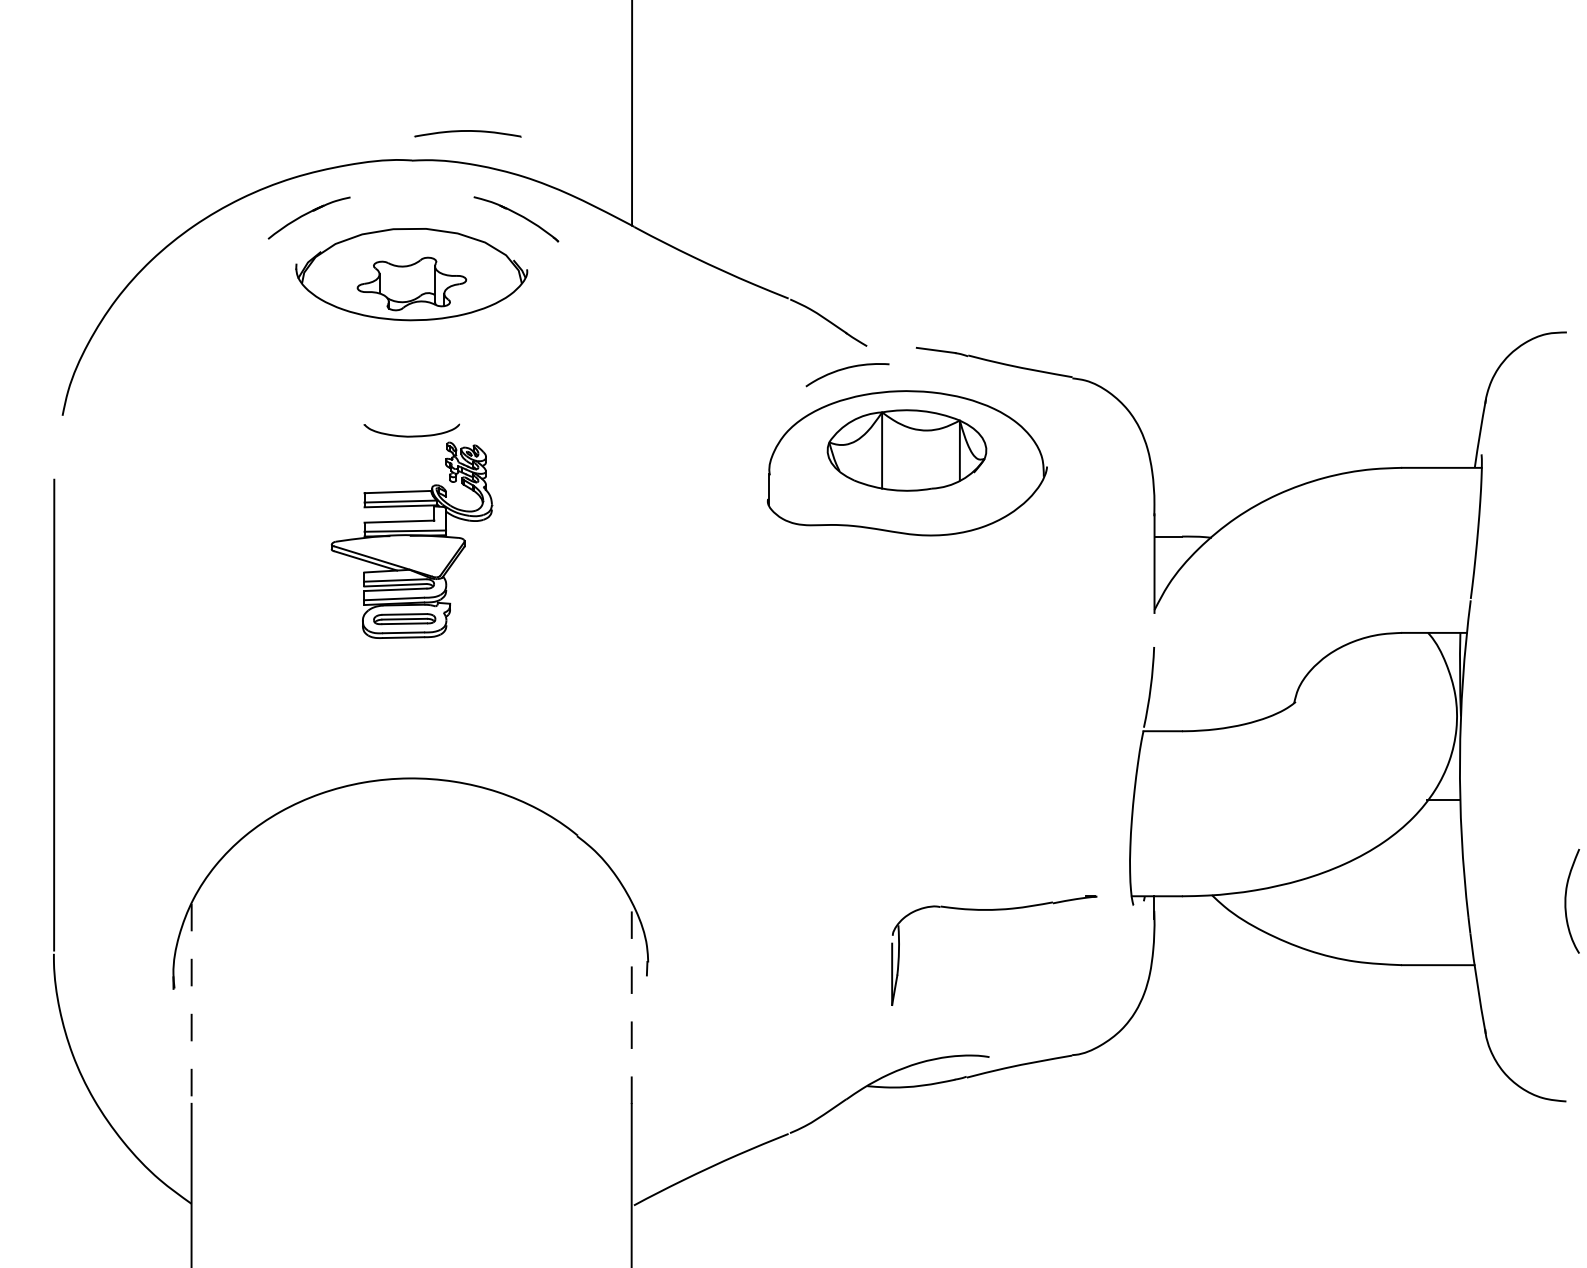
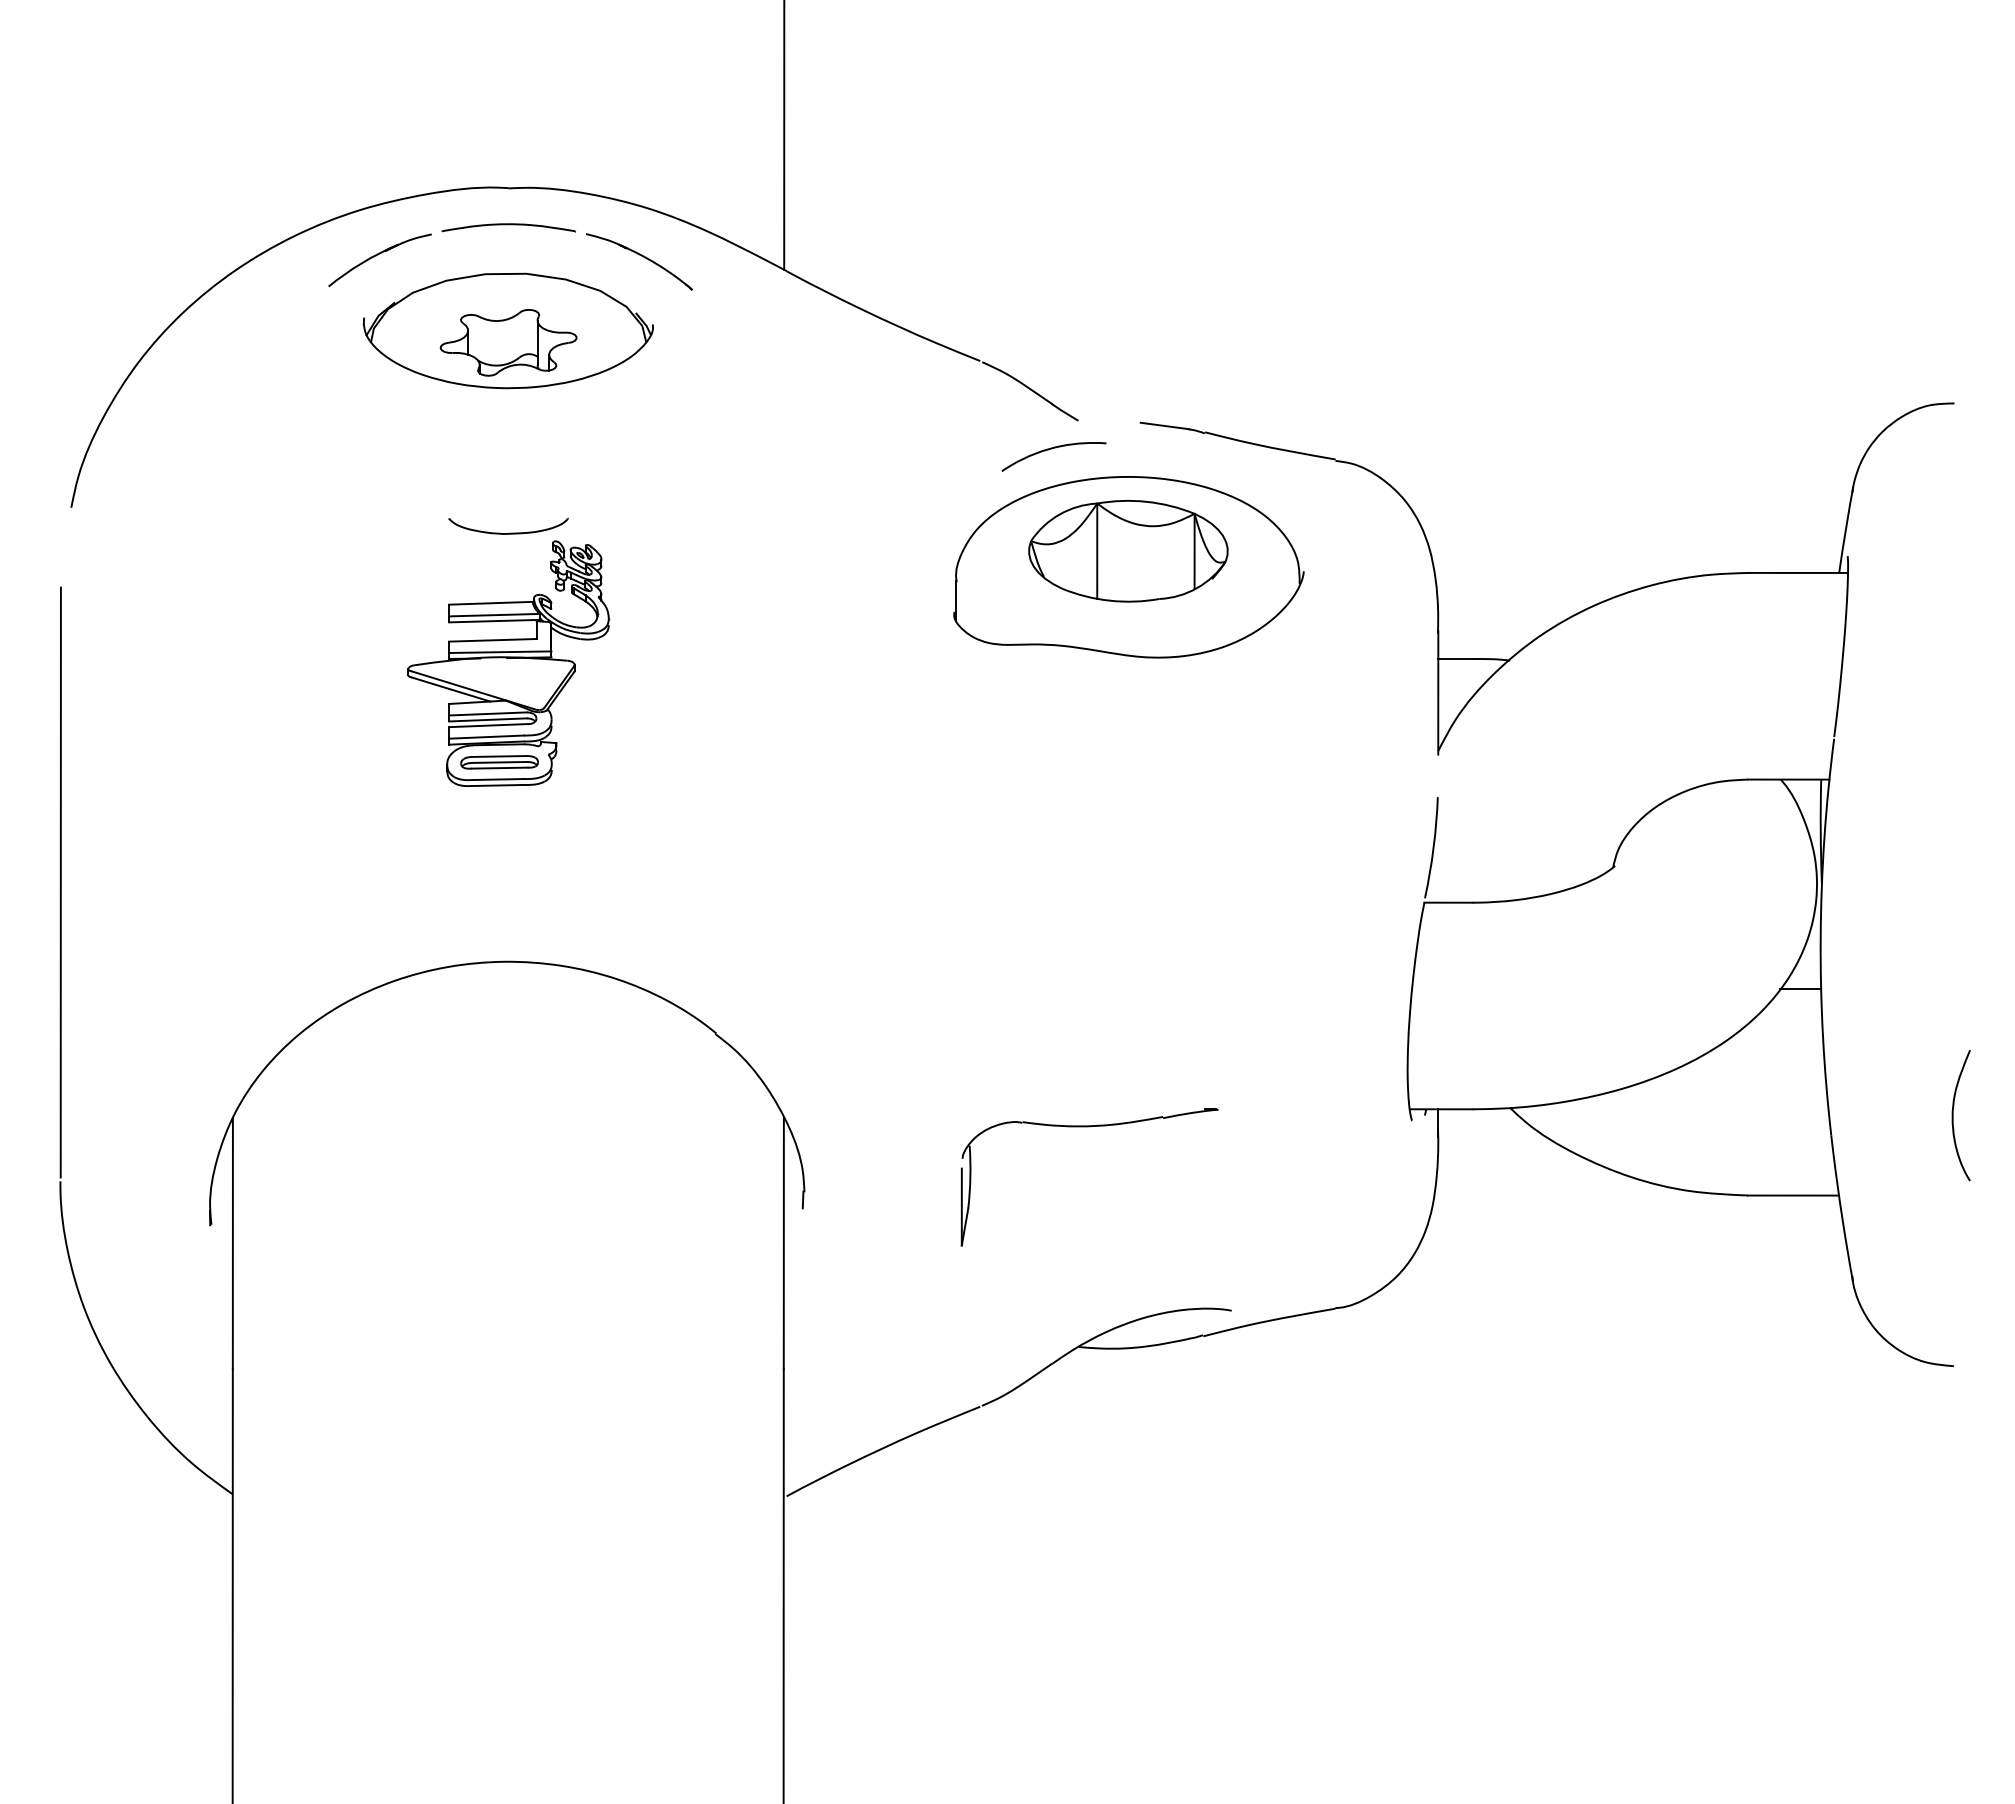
part: (467, 133) -> (508, 227), moved
part: (994, 910) -> (1089, 1127), moved
line: (631, 1003) -> (783, 1243), dashed -> solid
line: (191, 1004) -> (232, 1244), dashed -> solid

